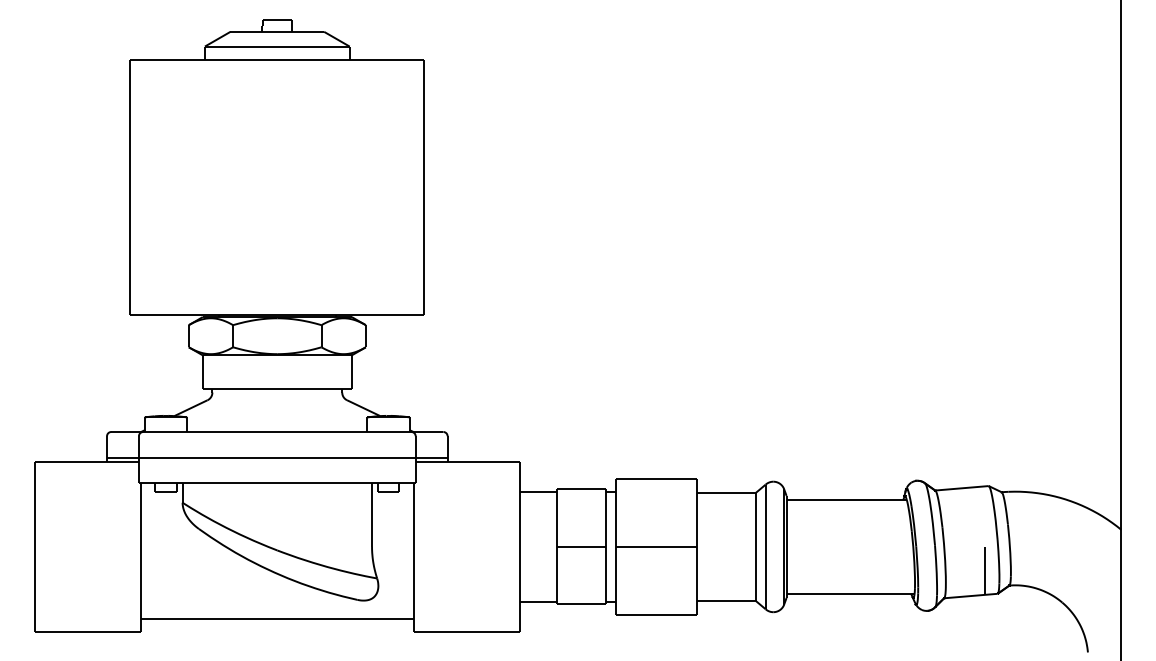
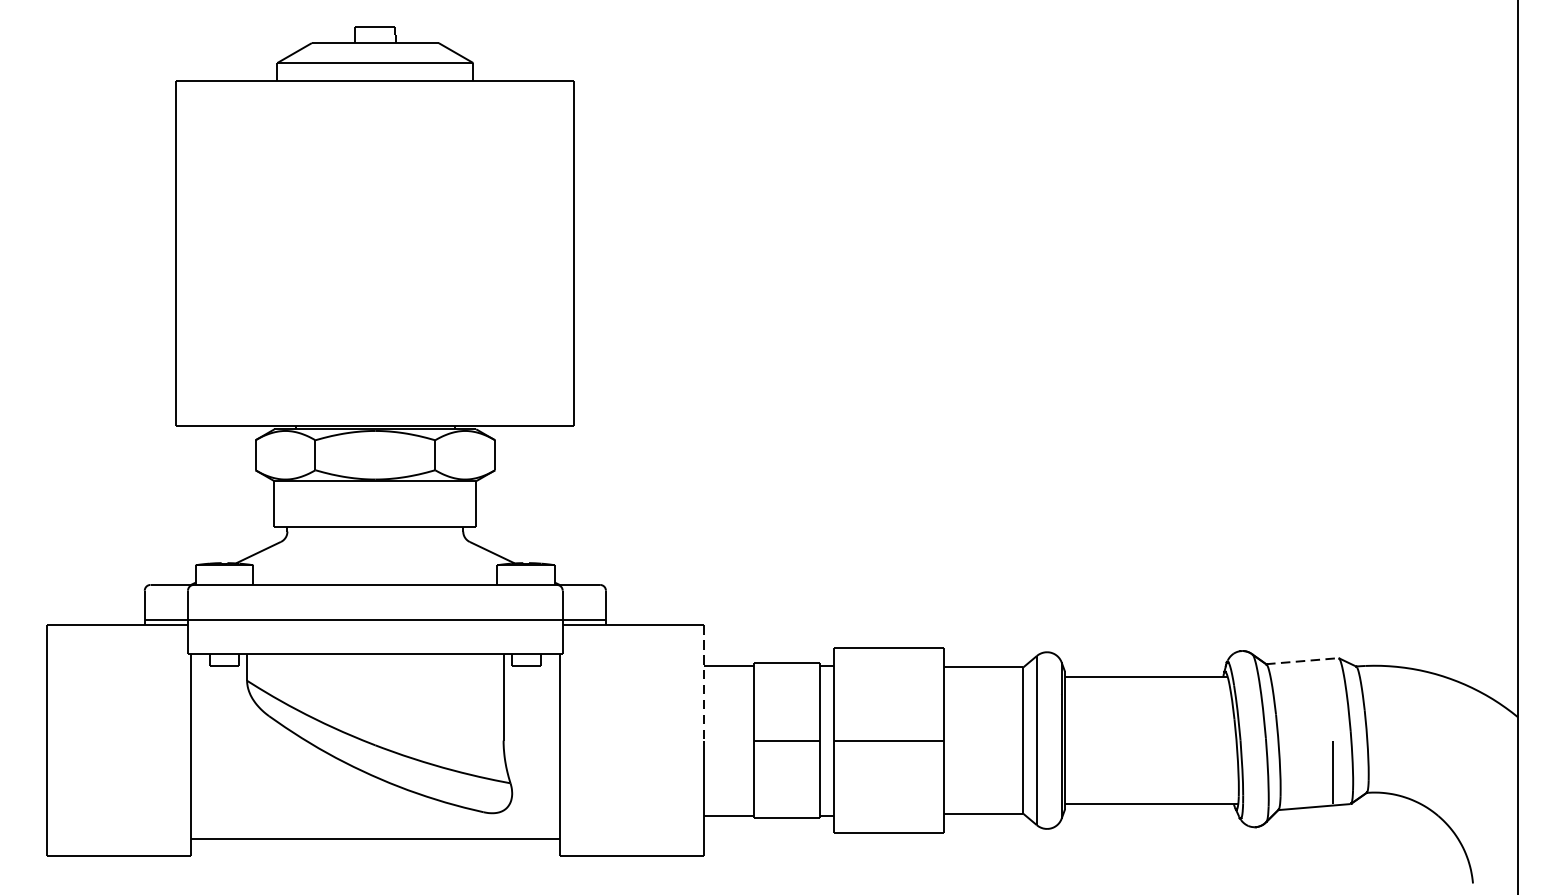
line: (961, 488) -> (1301, 661), solid -> dashed
line: (519, 504) -> (703, 683), solid -> dashed

